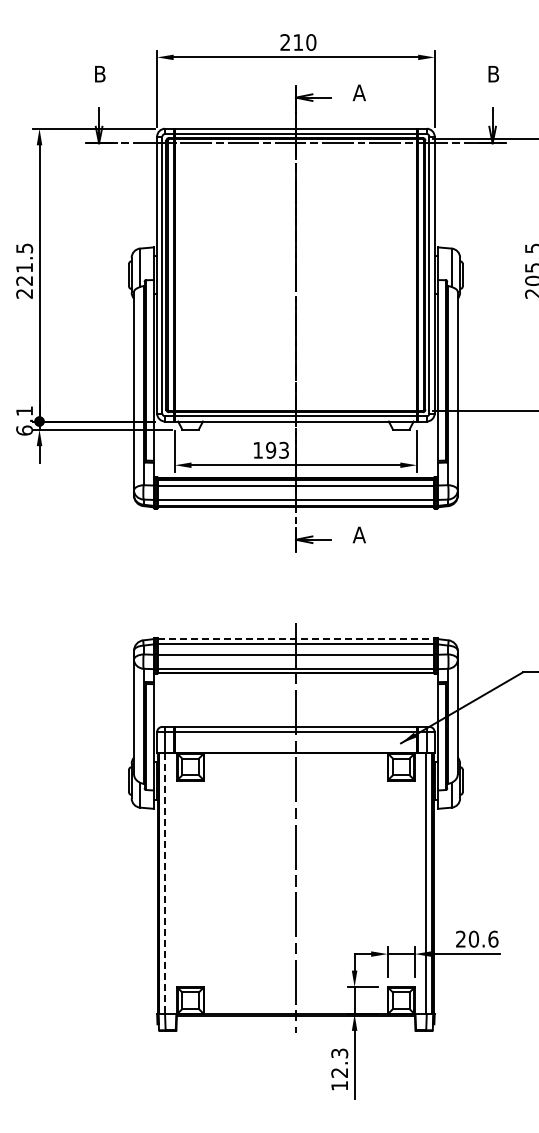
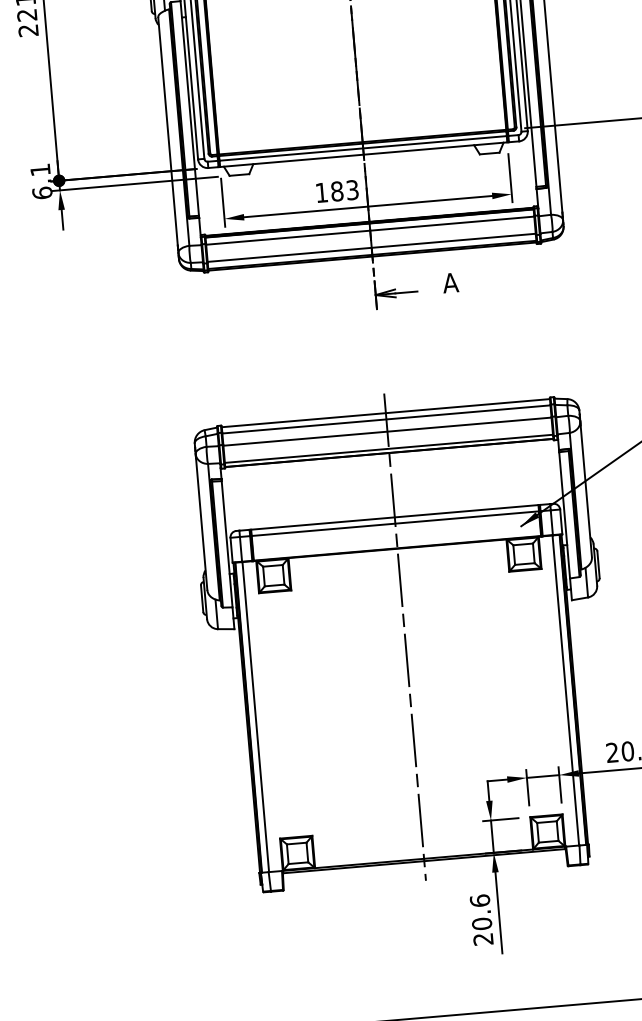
text: (271, 450) -> (337, 191), 193 -> 183
line: (296, 639) -> (386, 413), dashed -> solid
line: (165, 883) -> (255, 716), dashed -> solid
text: (339, 1069) -> (481, 919), 12.3 -> 20.6

